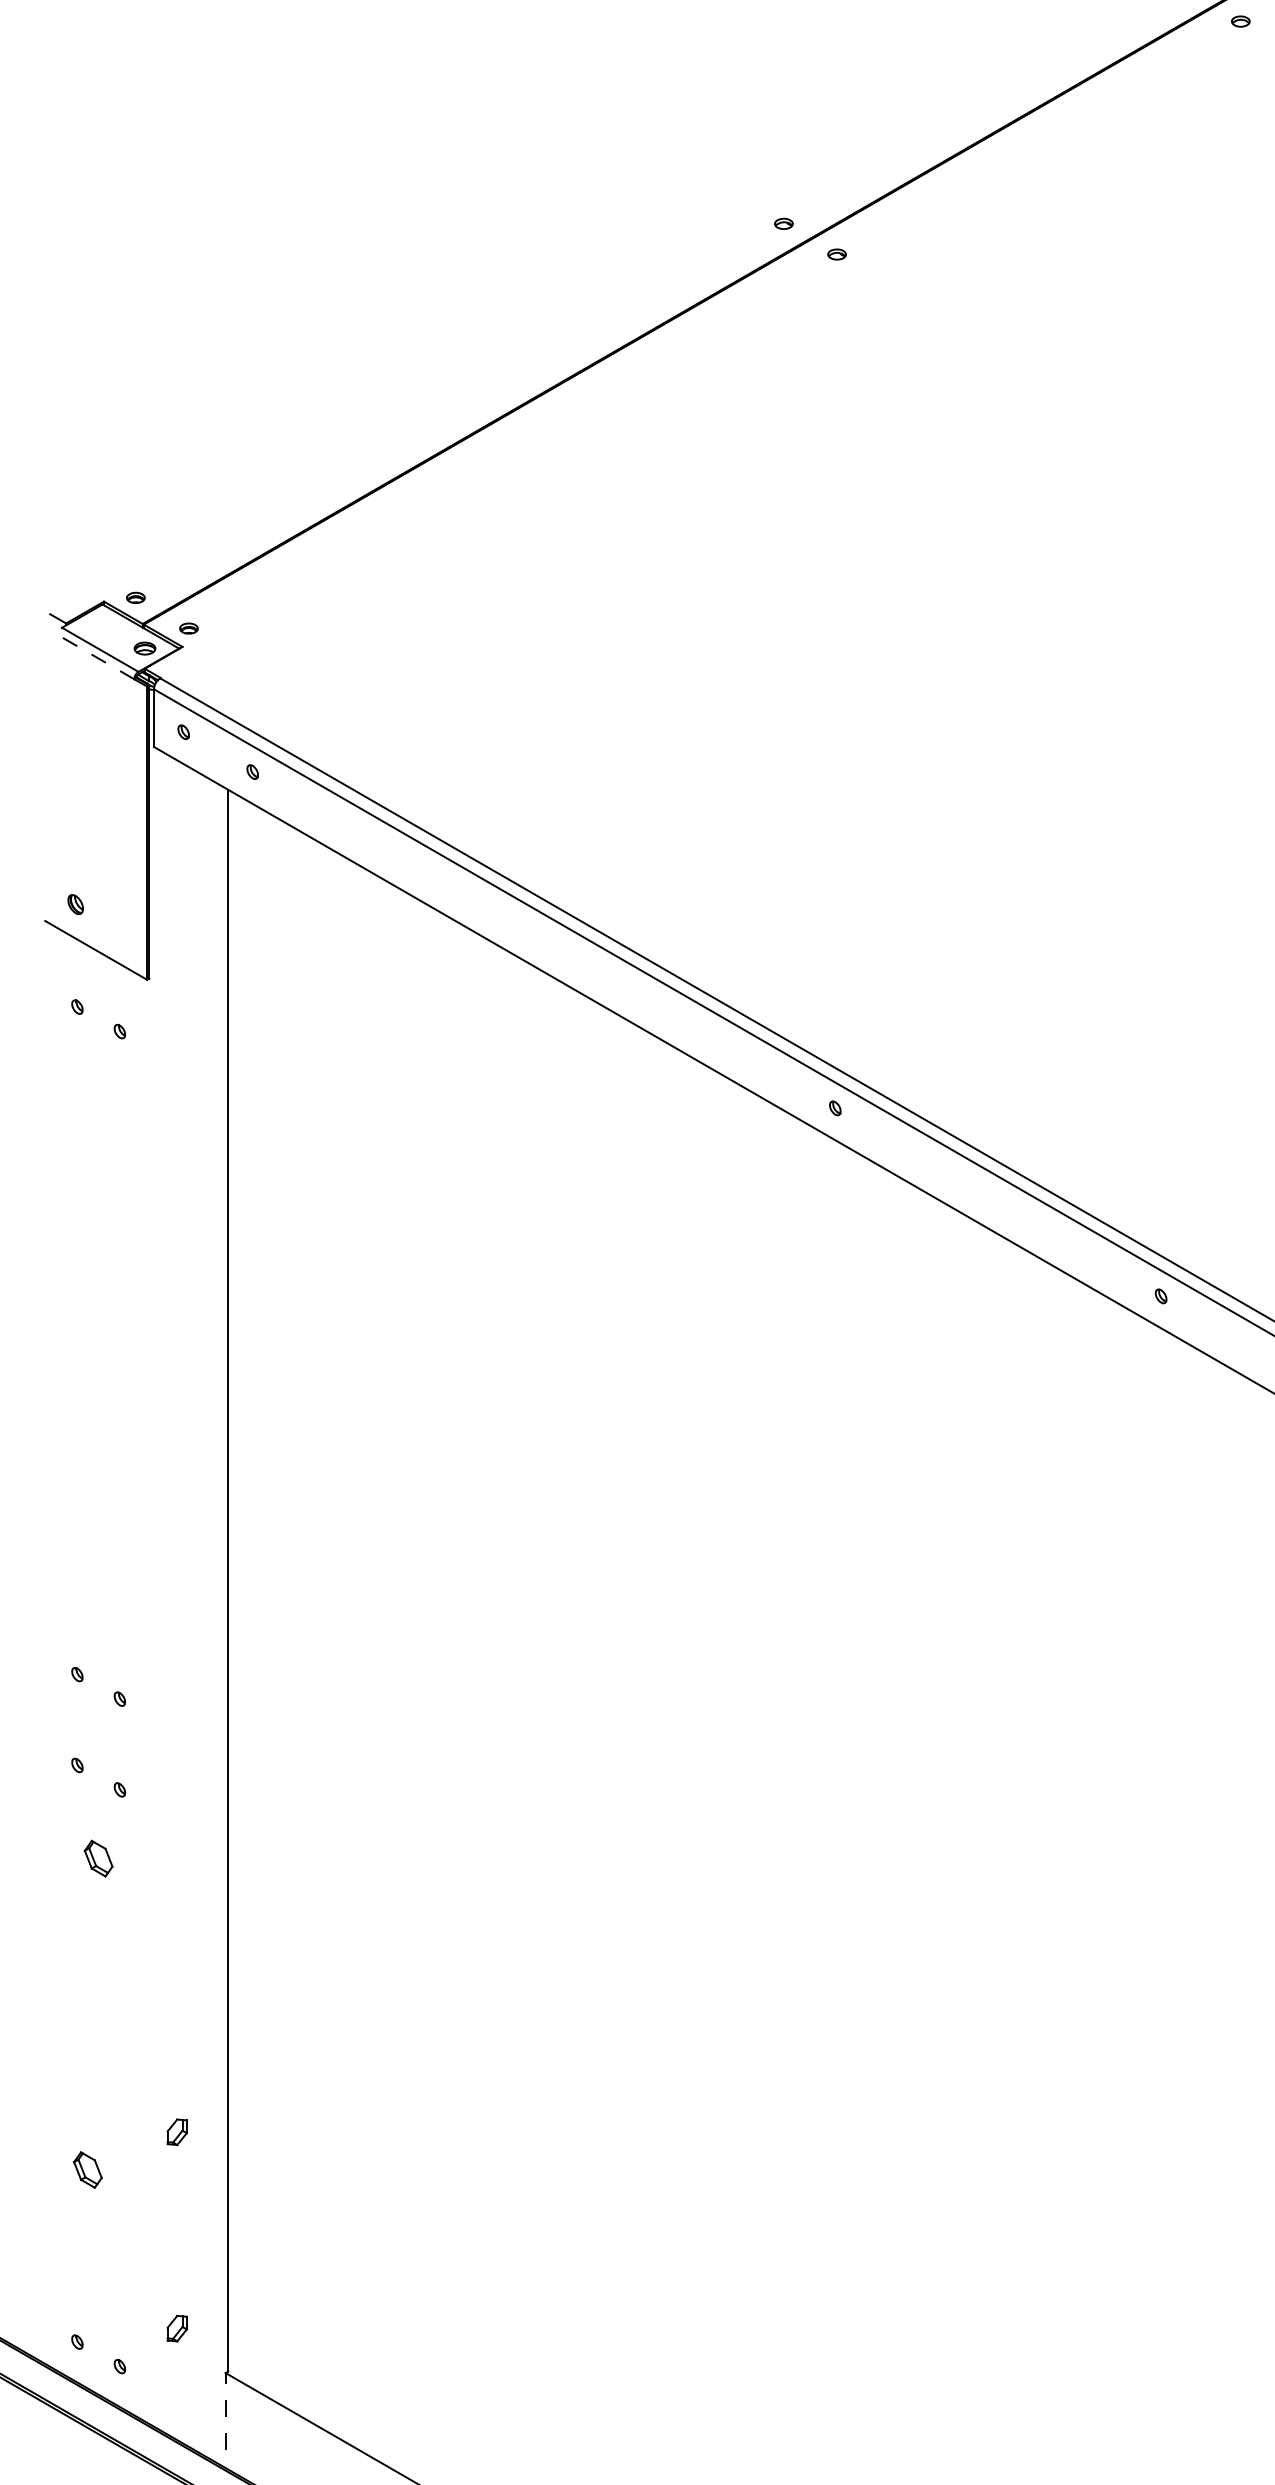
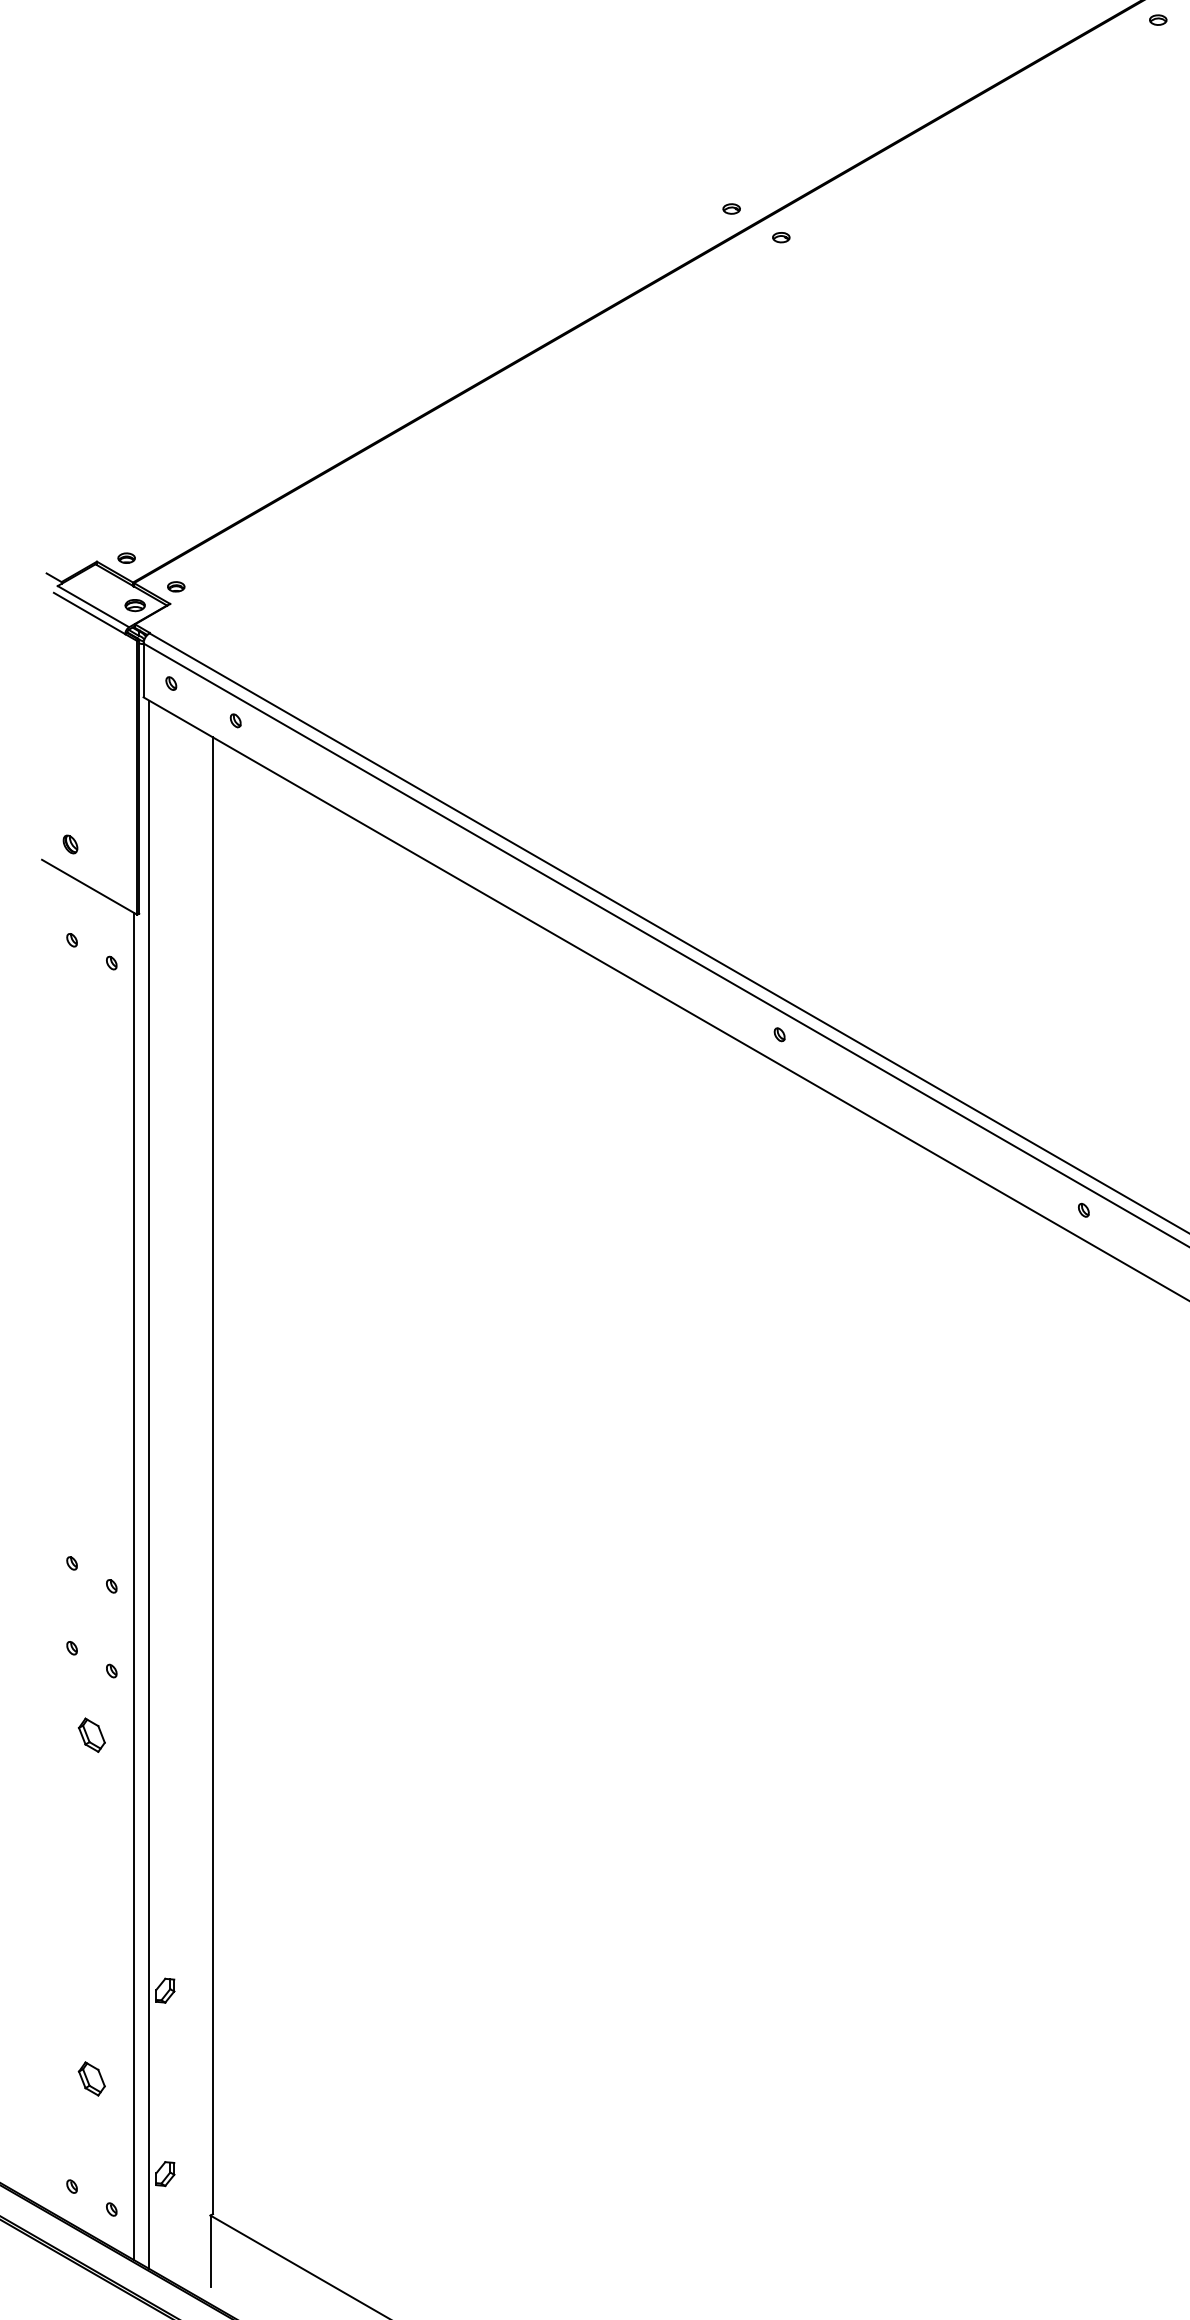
line: (96, 657) -> (89, 613), dashed -> solid
line: (160, 1590) -> (149, 1484), added
line: (143, 1698) -> (133, 1585), added
part: (87, 2169) -> (91, 2078), moved
line: (225, 2411) -> (210, 2251), dashed -> solid

